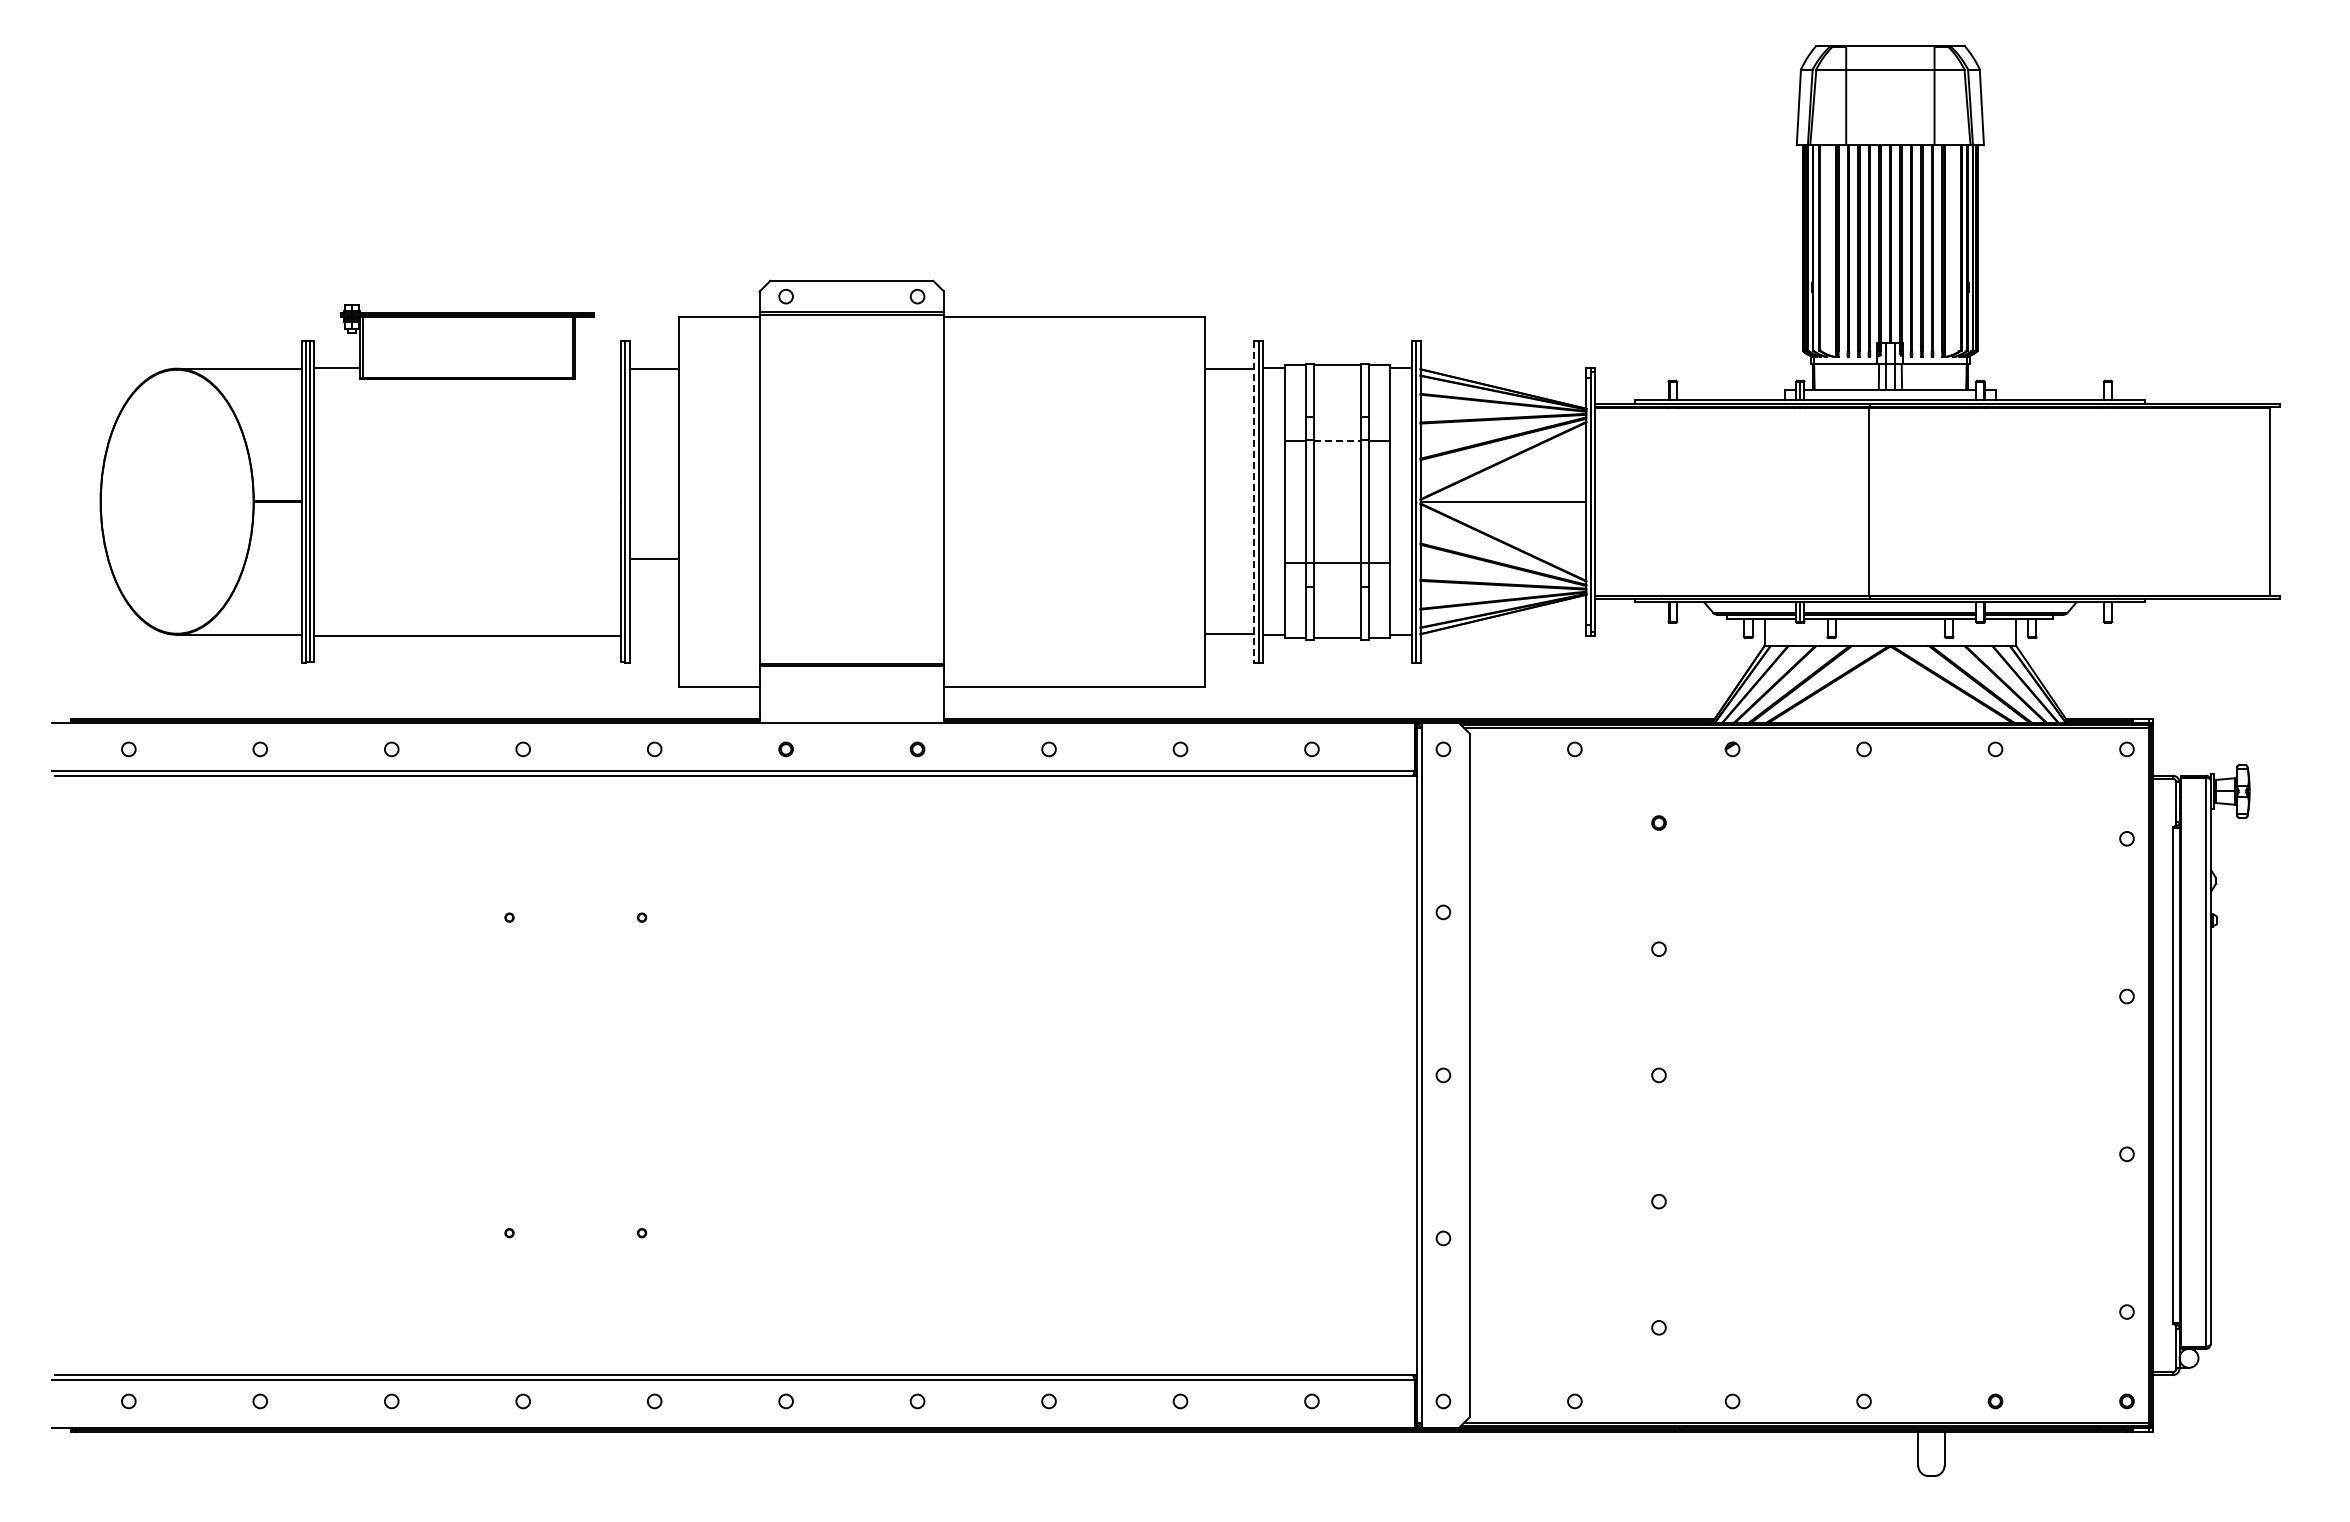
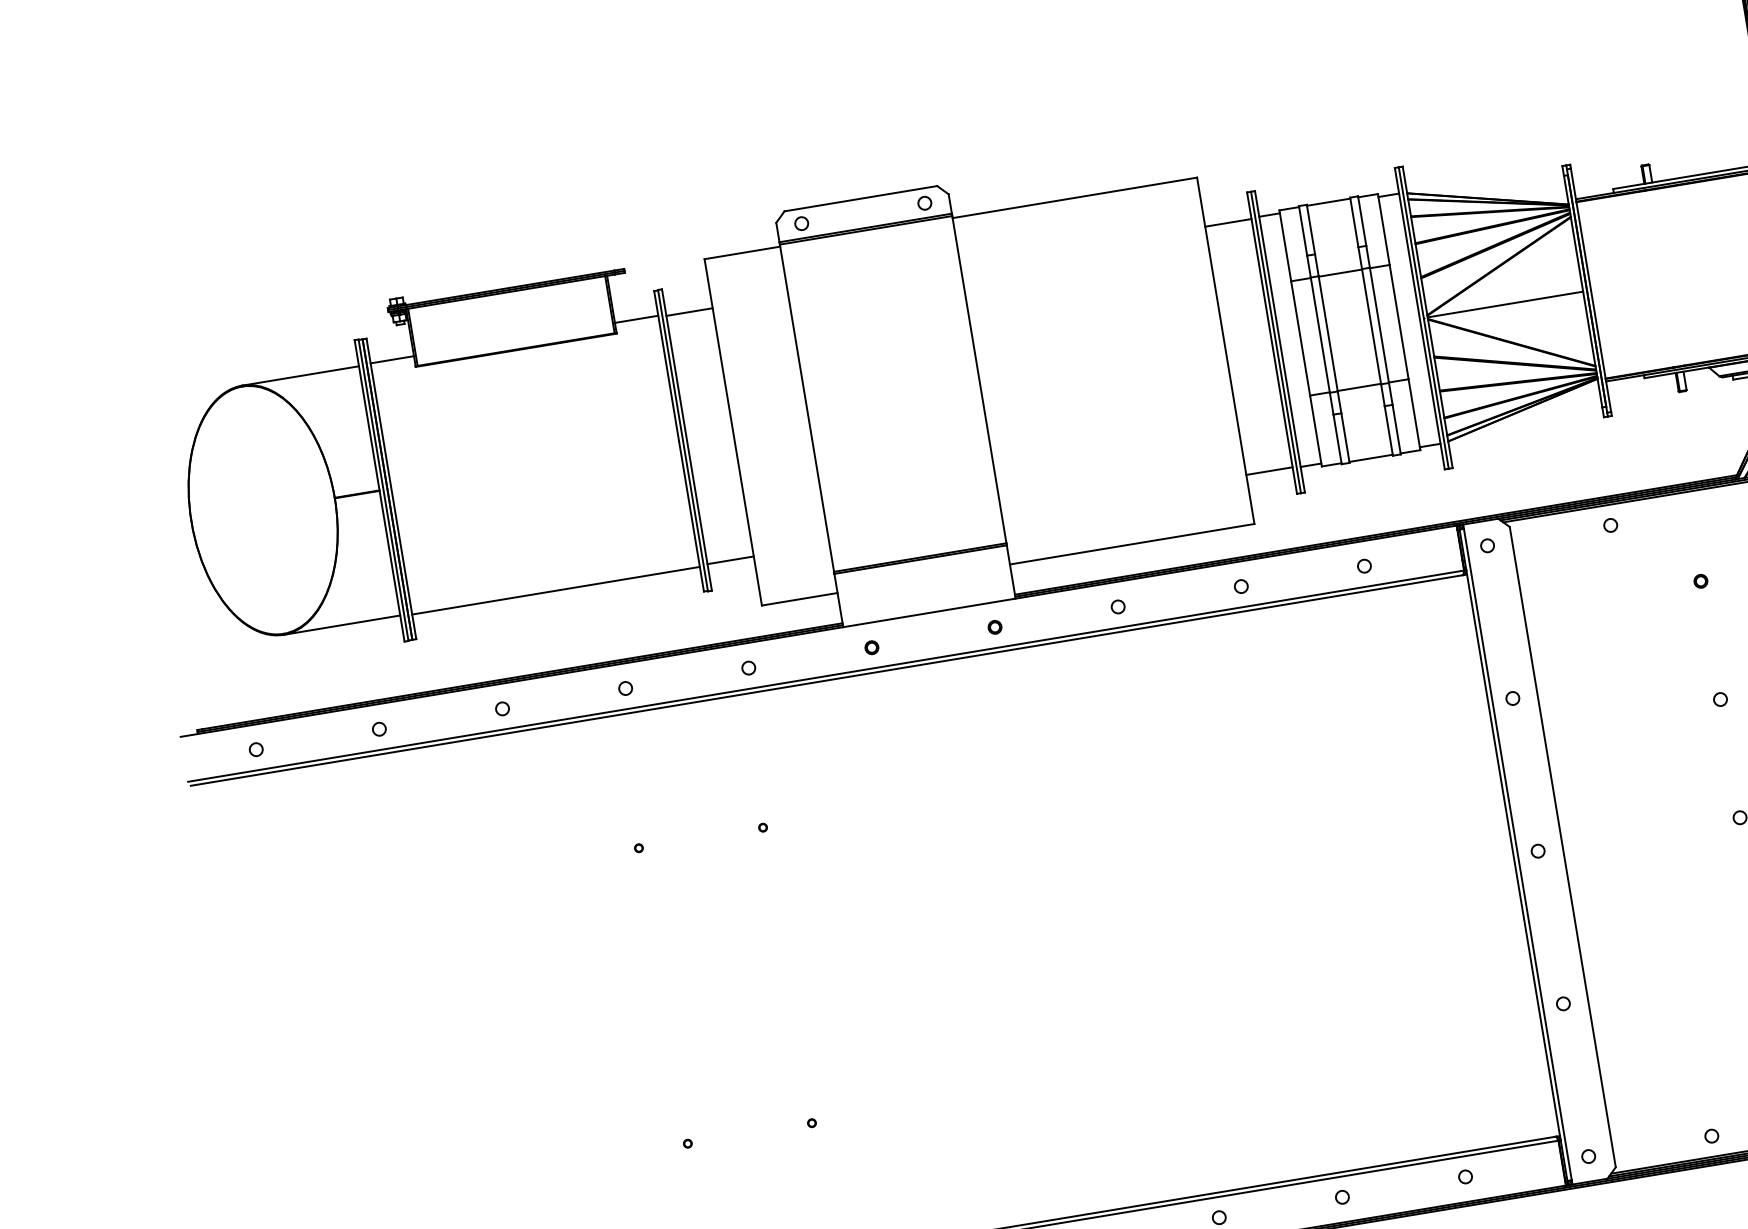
line: (597, 367) -> (636, 319), added
line: (1337, 440) -> (1340, 272), dashed -> solid
line: (1254, 501) -> (1272, 342), dashed -> solid
line: (654, 559) -> (730, 560), moved

